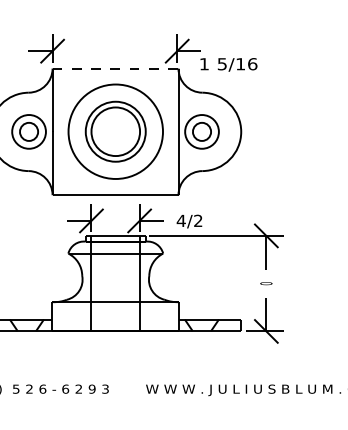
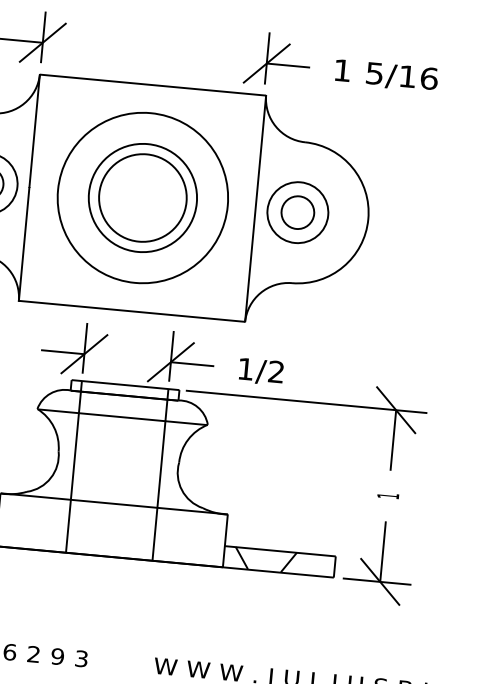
text: (228, 64) -> (385, 75), moved
line: (115, 68) -> (152, 84), dashed -> solid
text: (180, 220) -> (244, 368), 4/2 -> 1/2
text: (266, 283) -> (388, 495), 0 -> 1

